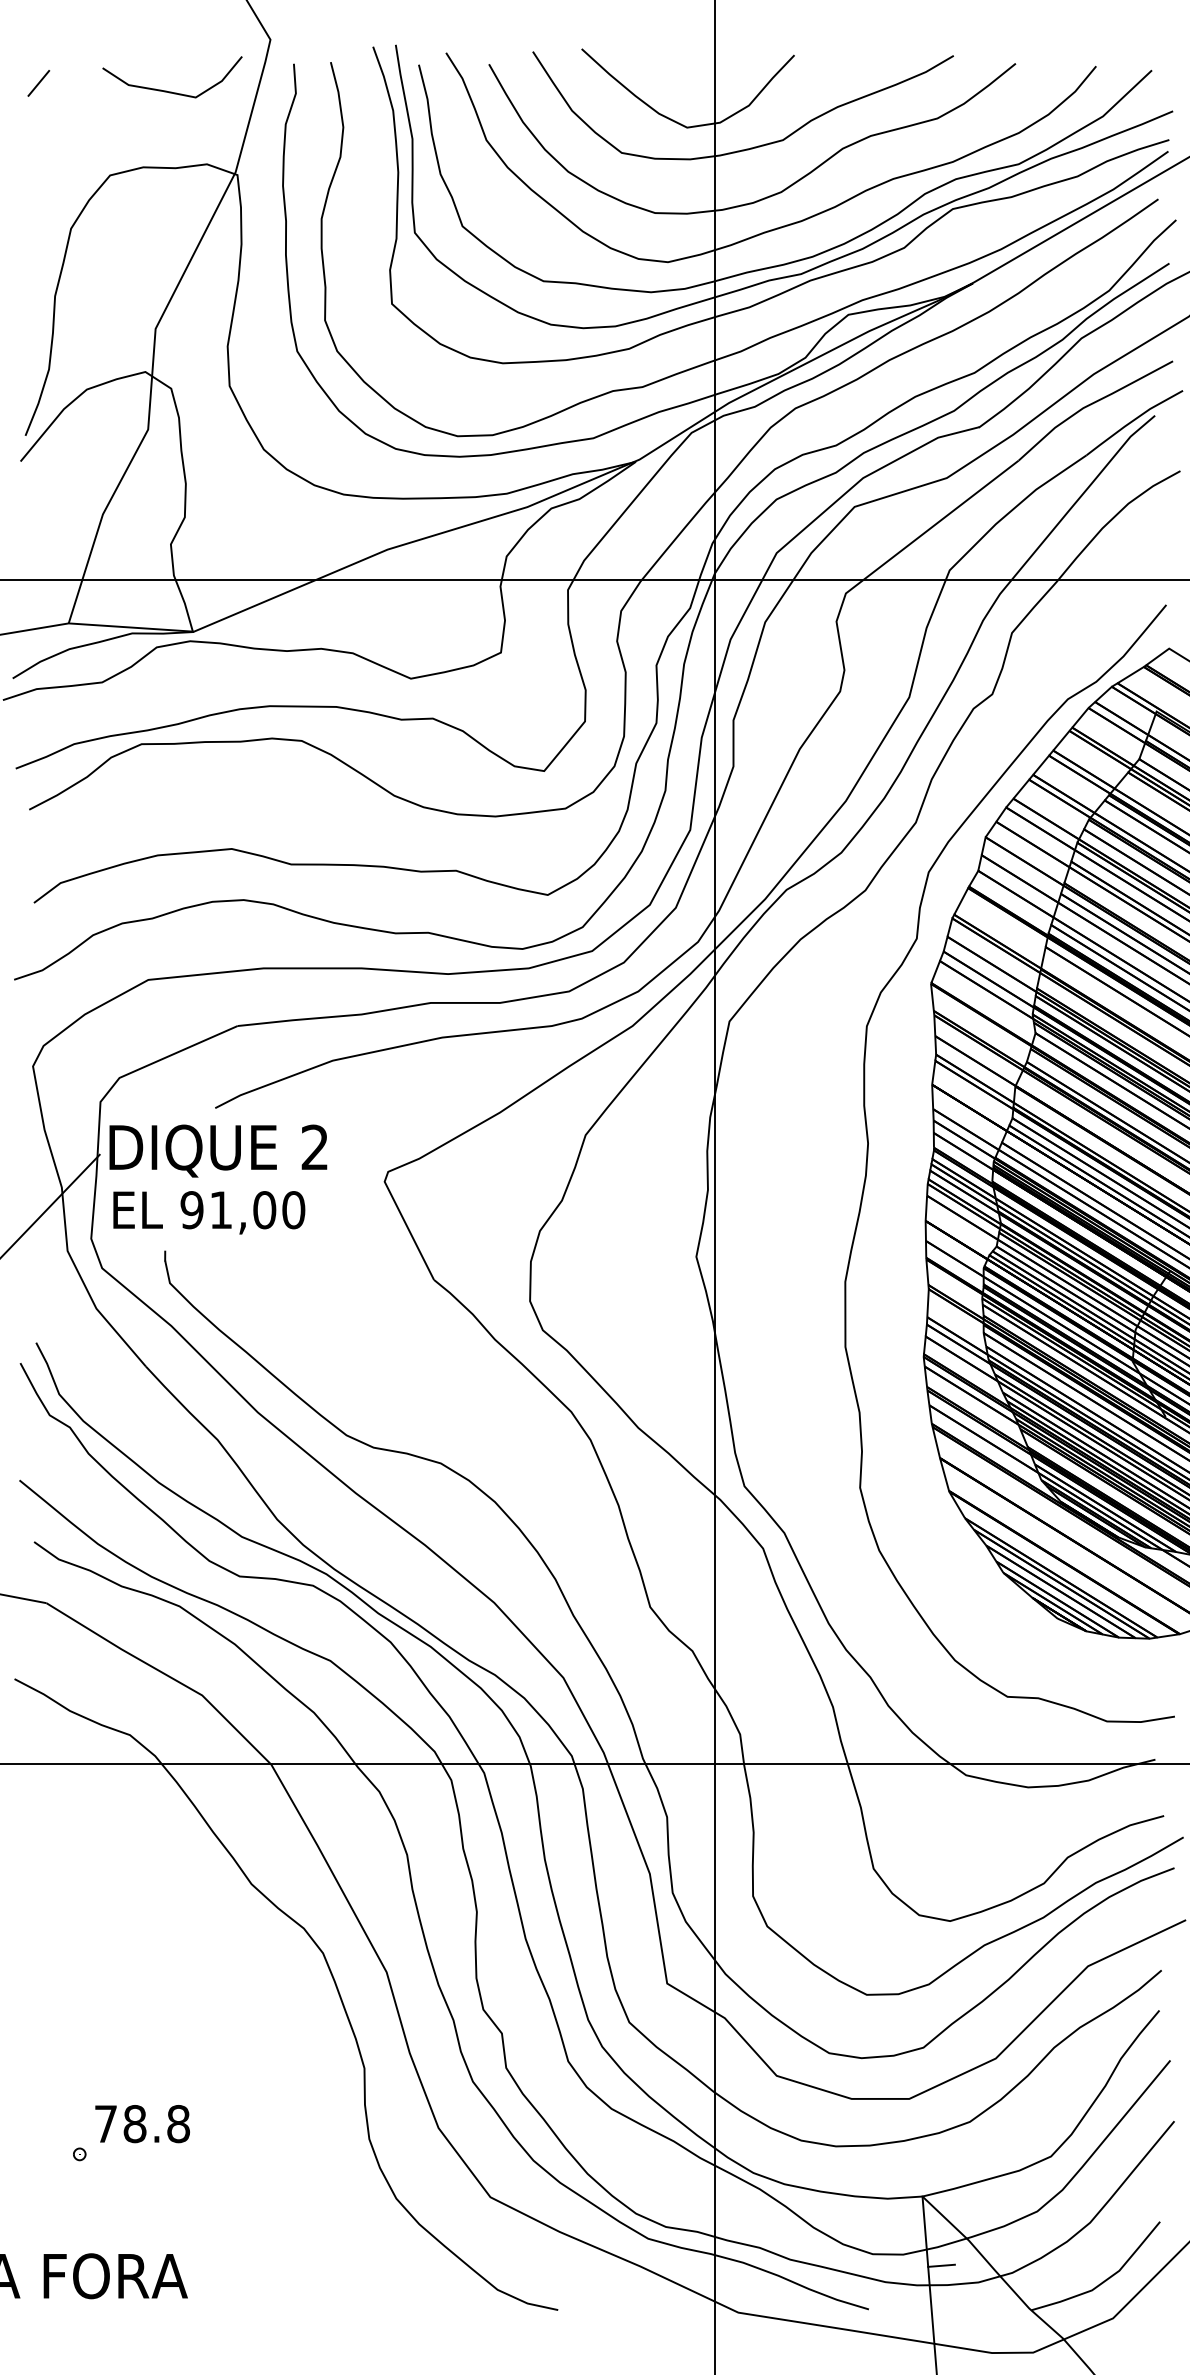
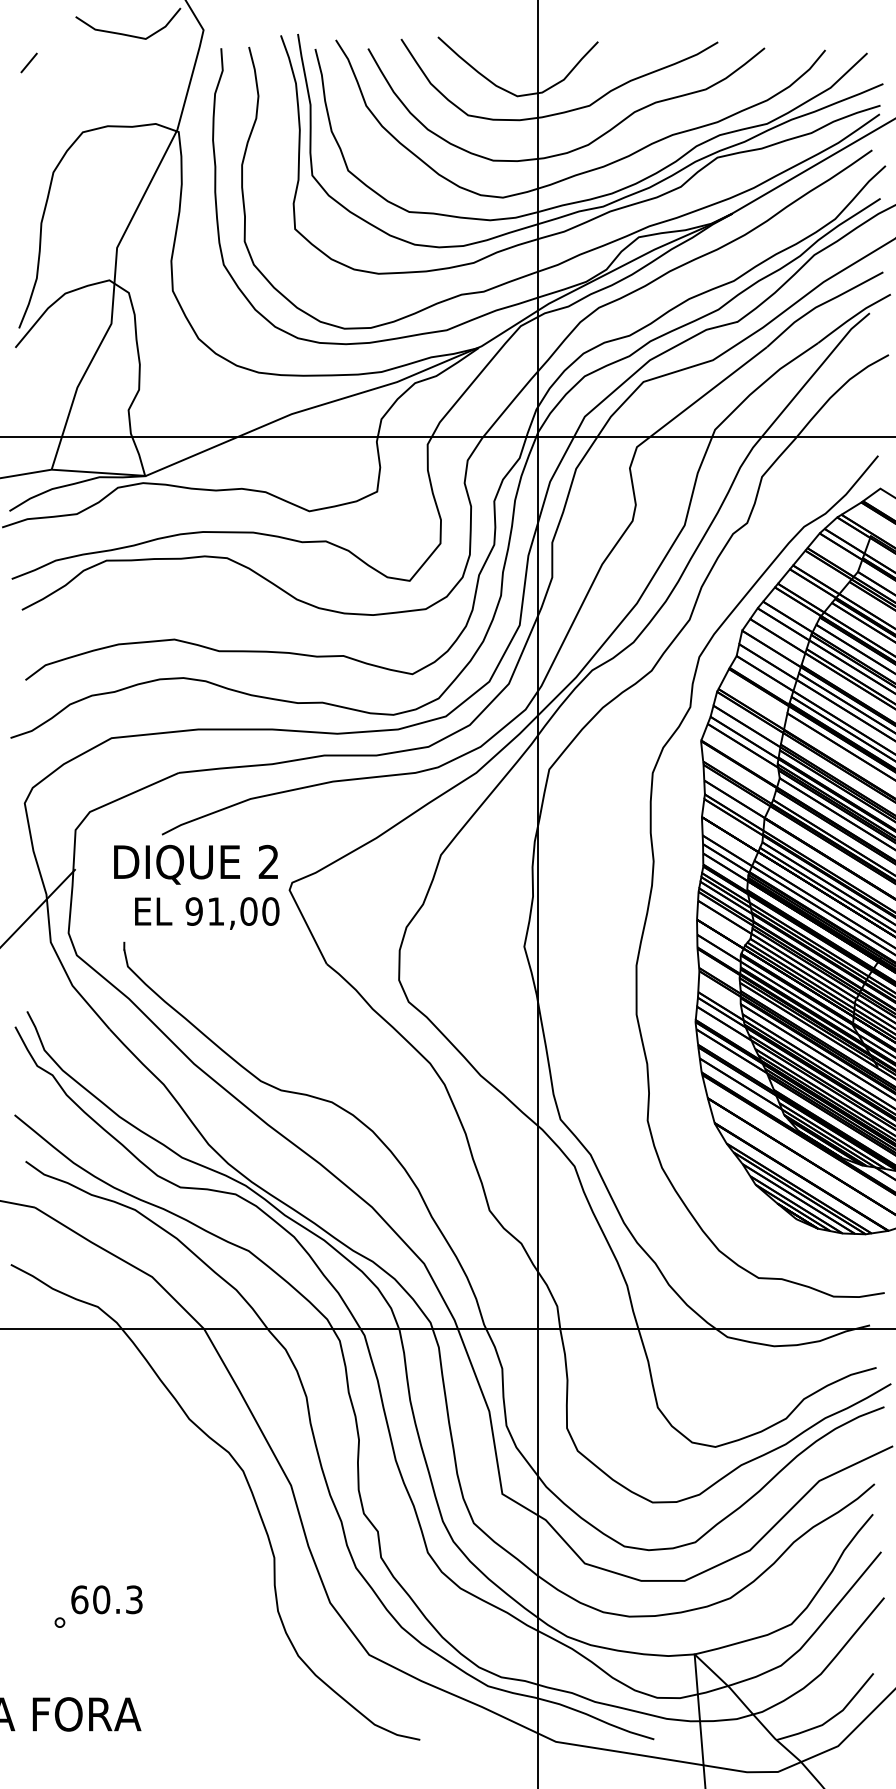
curve: (171, 91) -> (127, 34), moved
text: (218, 1150) -> (196, 864), moved
text: (209, 1212) -> (207, 913), moved
text: (142, 2124) -> (107, 1600), 78.8 -> 60.3
line: (941, 2265) -> (708, 1706), removed

